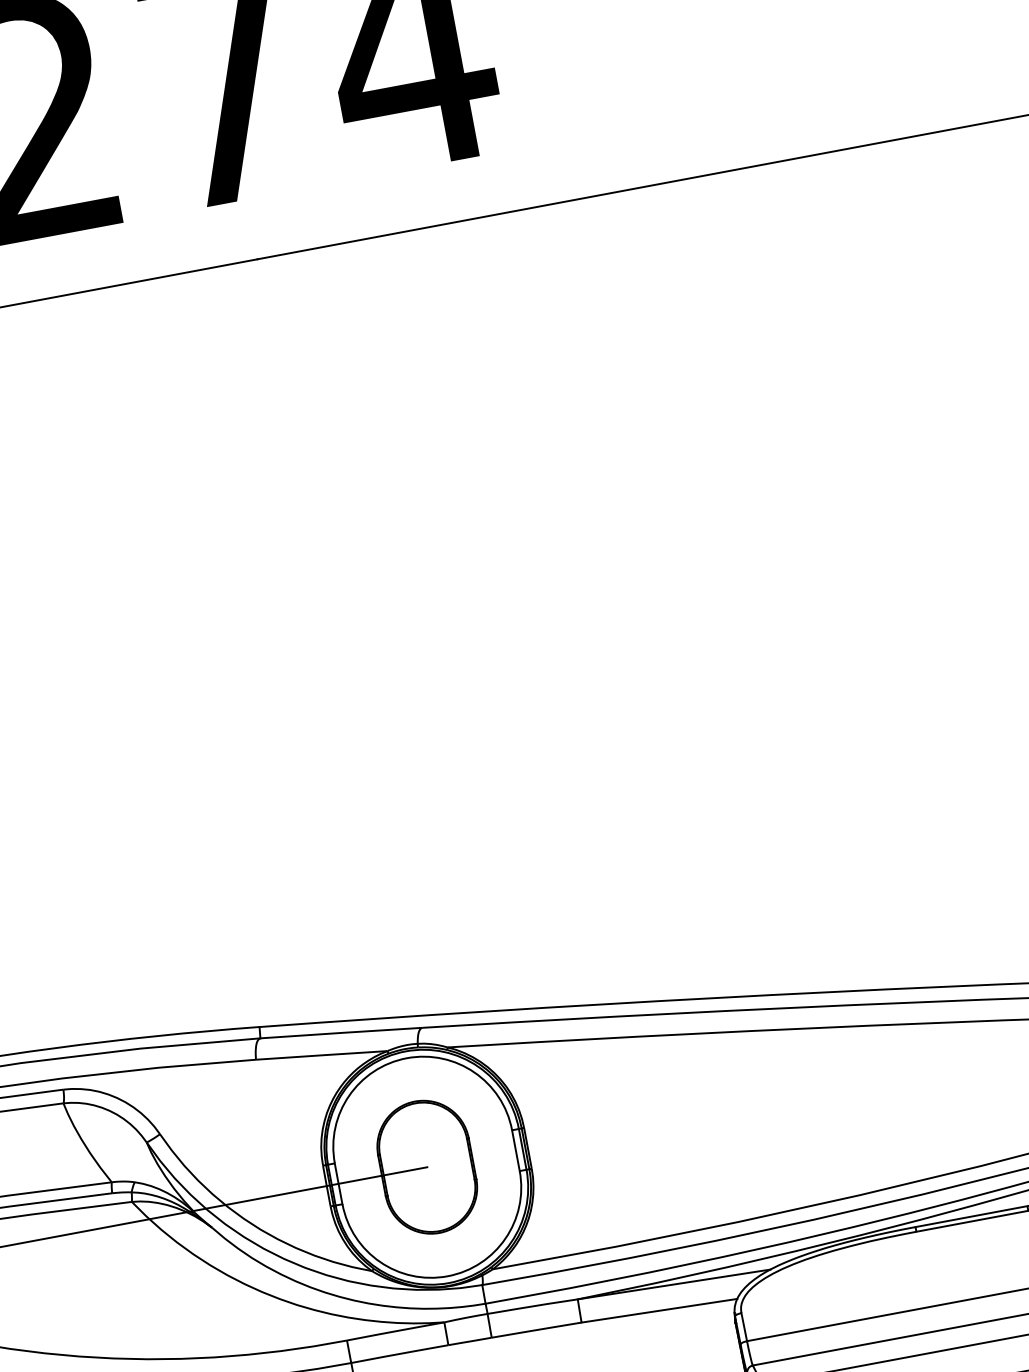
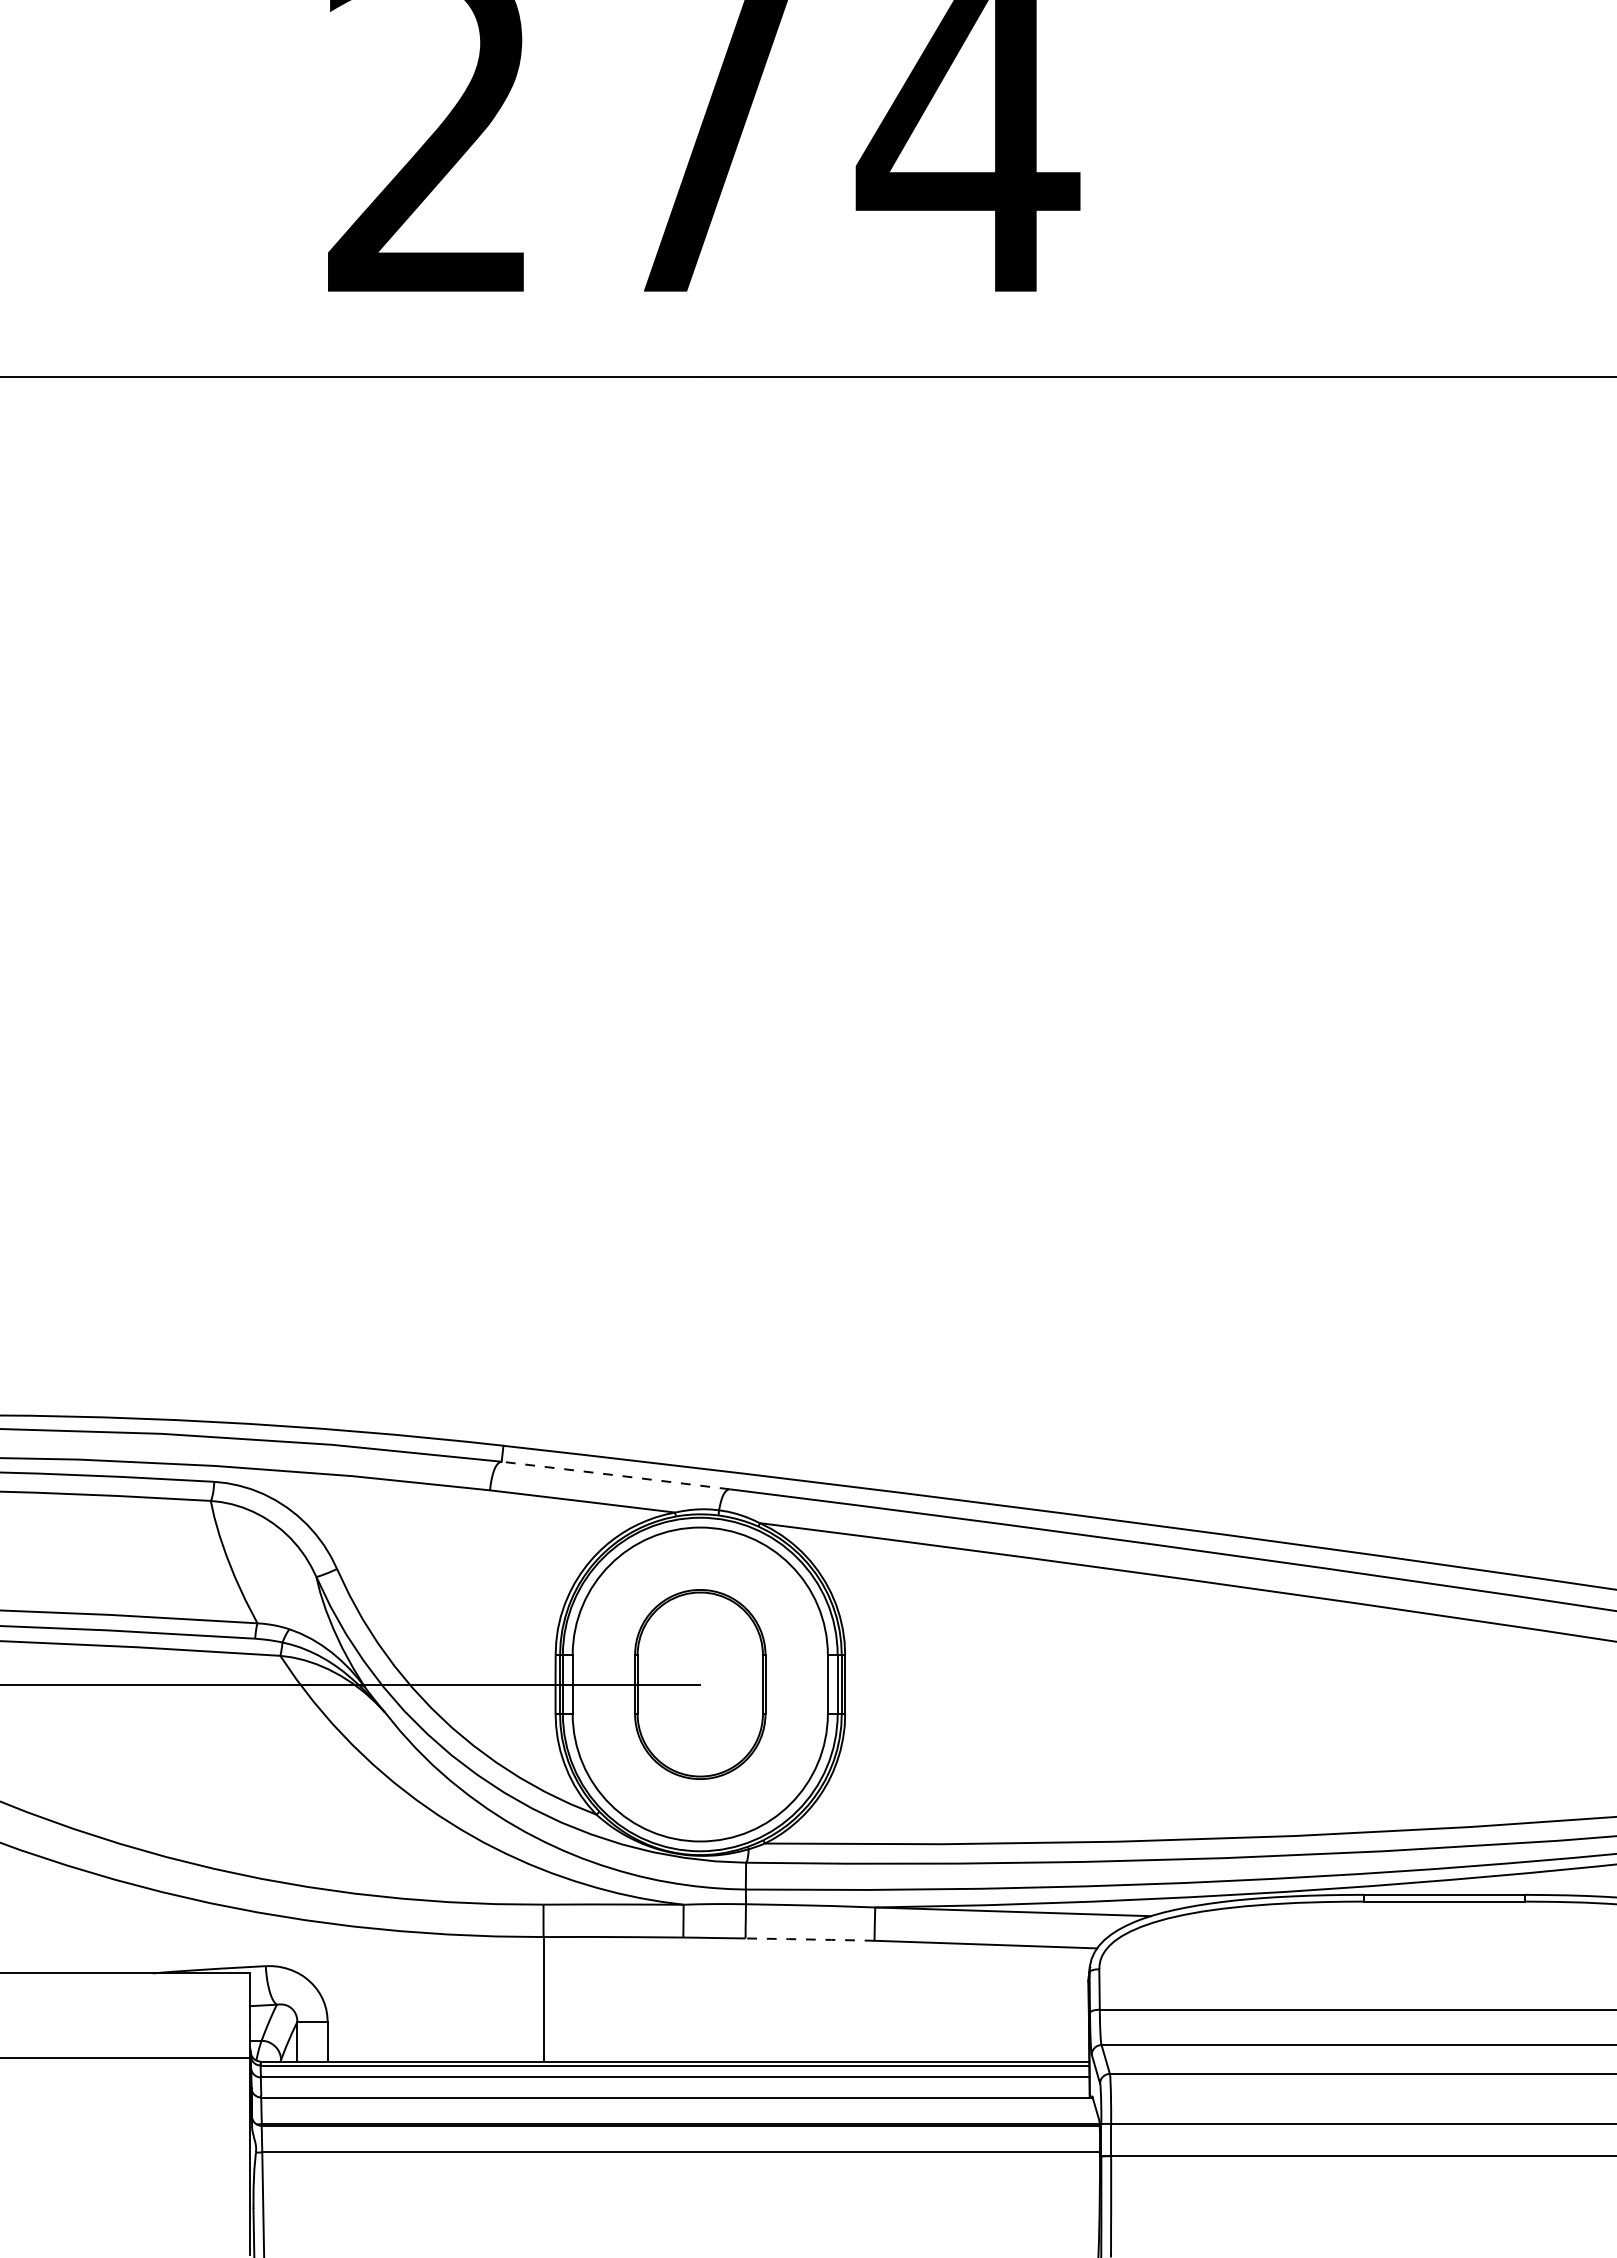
line: (341, 1033) -> (615, 1475), solid -> dashed
line: (536, 1330) -> (809, 1939), solid -> dashed

